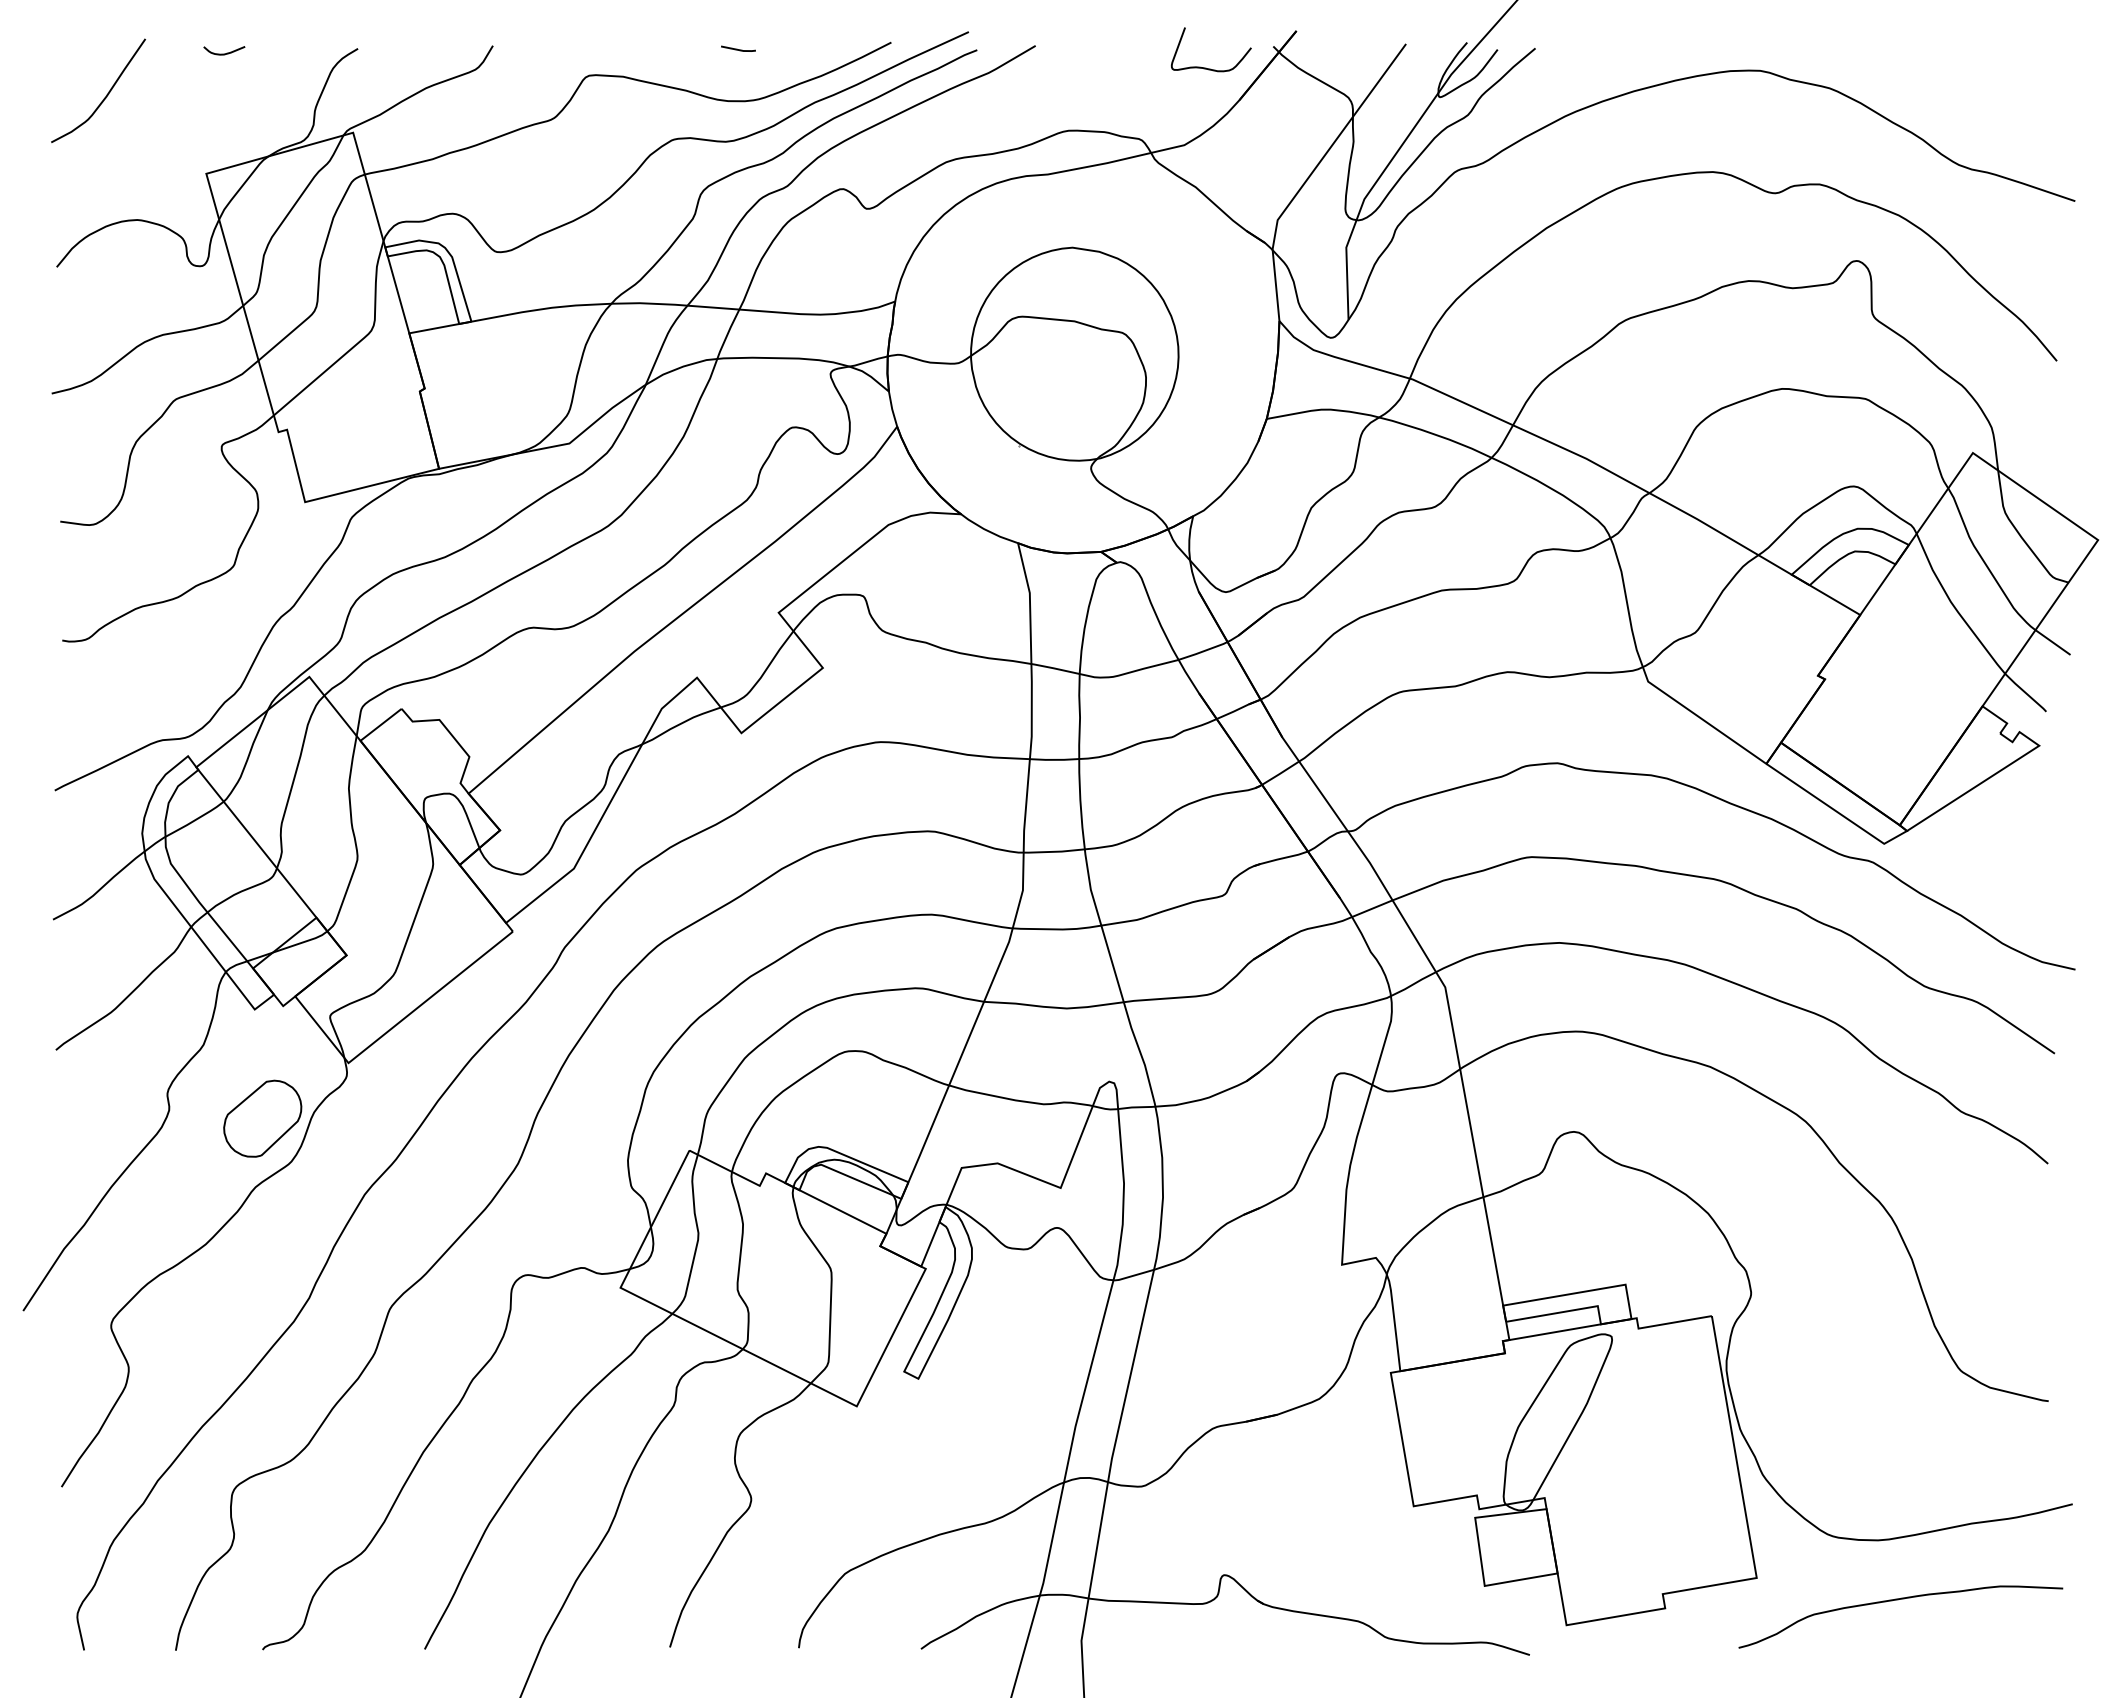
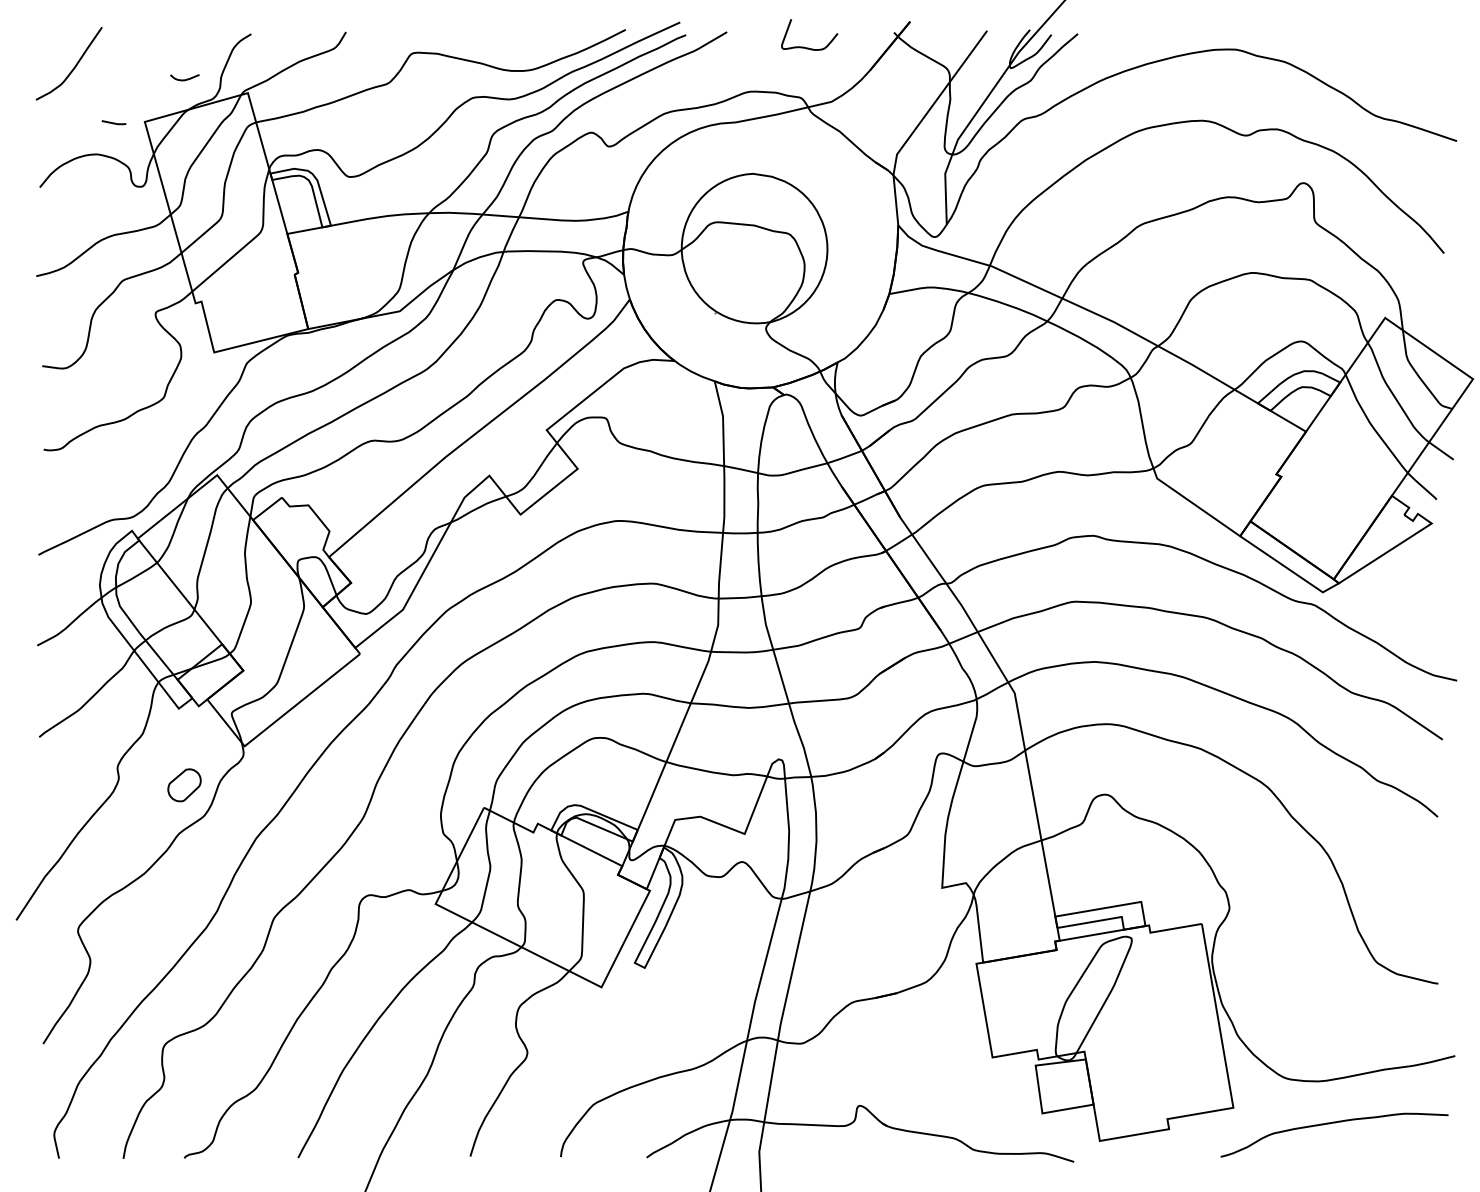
line: (737, 48) -> (113, 122), moved
curve: (224, 53) -> (184, 79), moved
curve: (1206, 67) -> (806, 47), moved
part: (262, 1118) -> (184, 785), size x0.6

